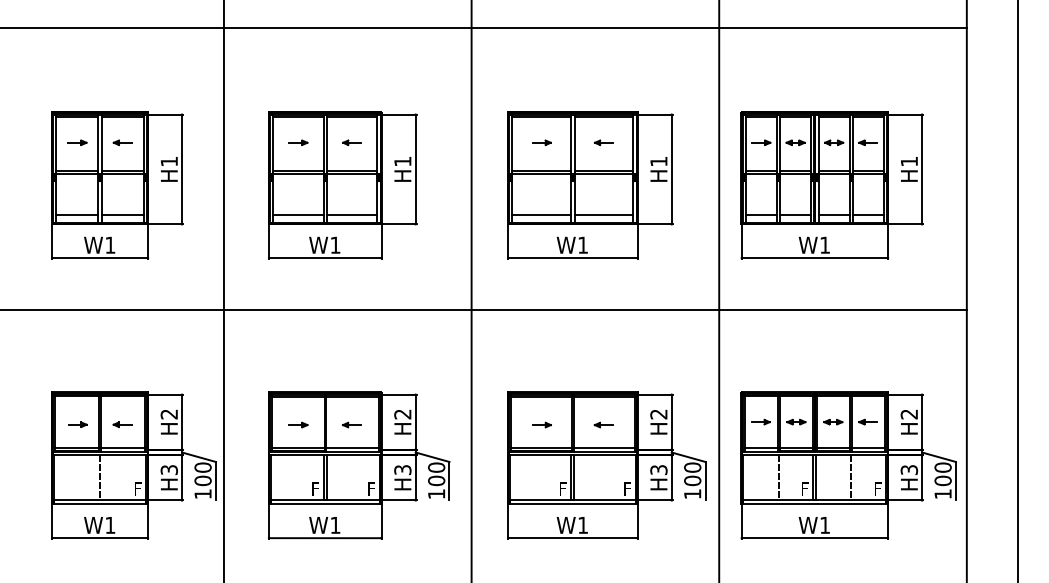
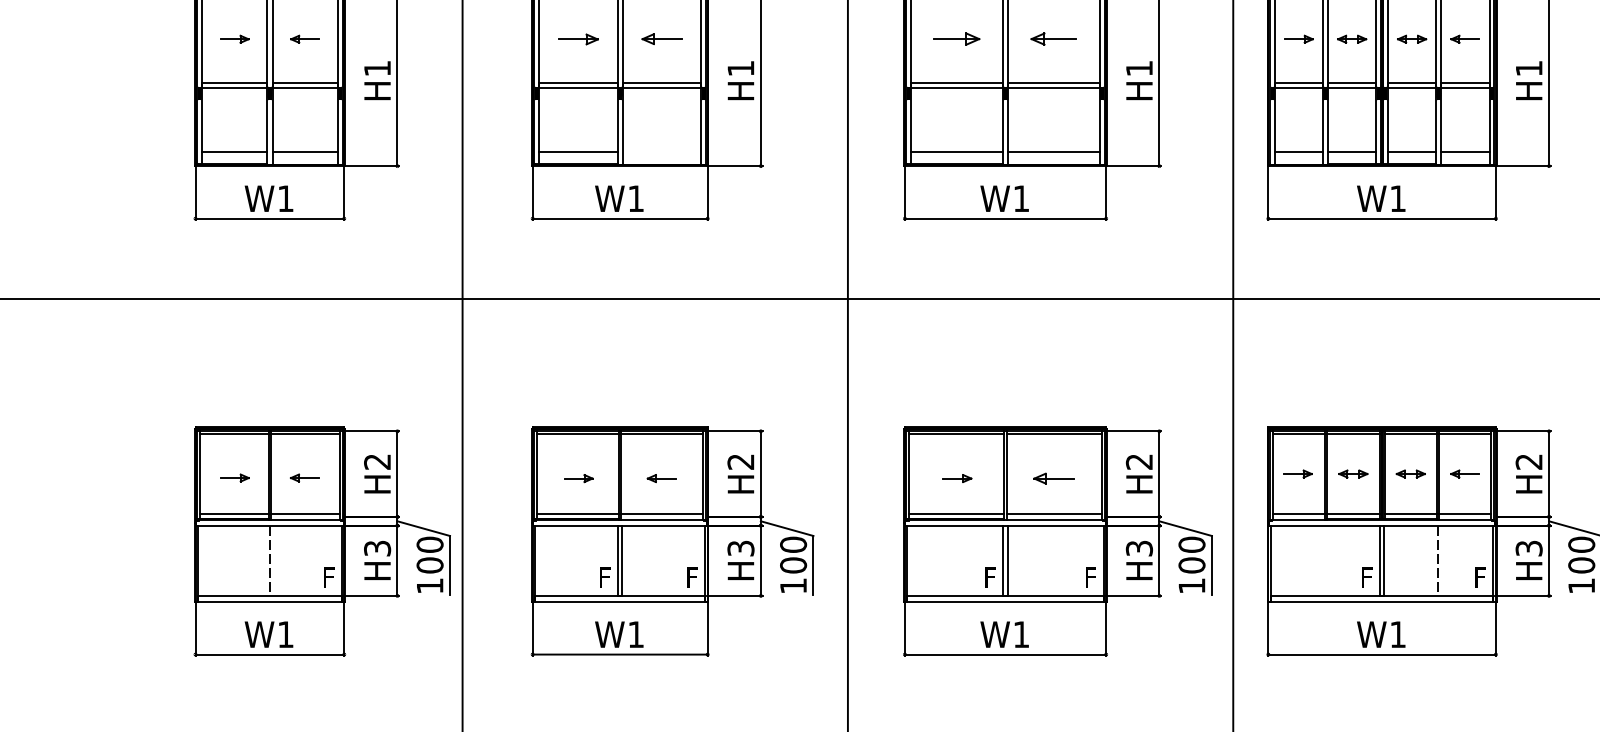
part: (298, 142) -> (578, 38), size x1.4
part: (351, 142) -> (661, 38), size x1.4
part: (541, 142) -> (956, 38), size x1.6
part: (603, 142) -> (1053, 38), size x1.6
line: (351, 215) -> (661, 152), removed
part: (603, 424) -> (1053, 477), size x1.4
line: (778, 477) -> (1325, 560), removed

